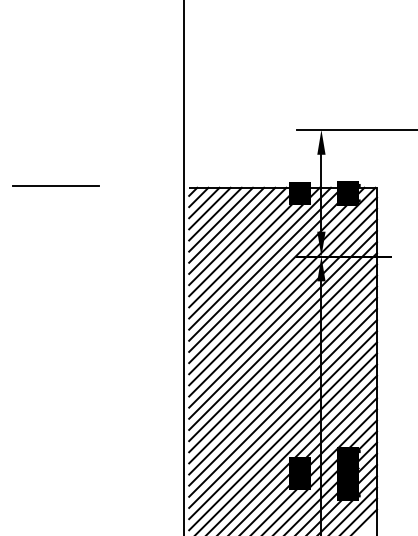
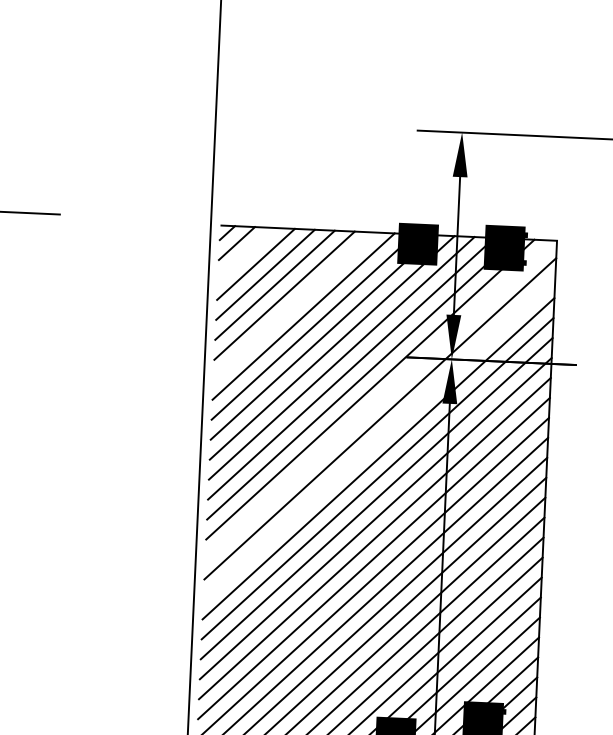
line: (204, 202) -> (246, 253), removed
line: (232, 230) -> (294, 305), removed
line: (282, 280) -> (380, 399), removed
line: (283, 302) -> (380, 438), removed

